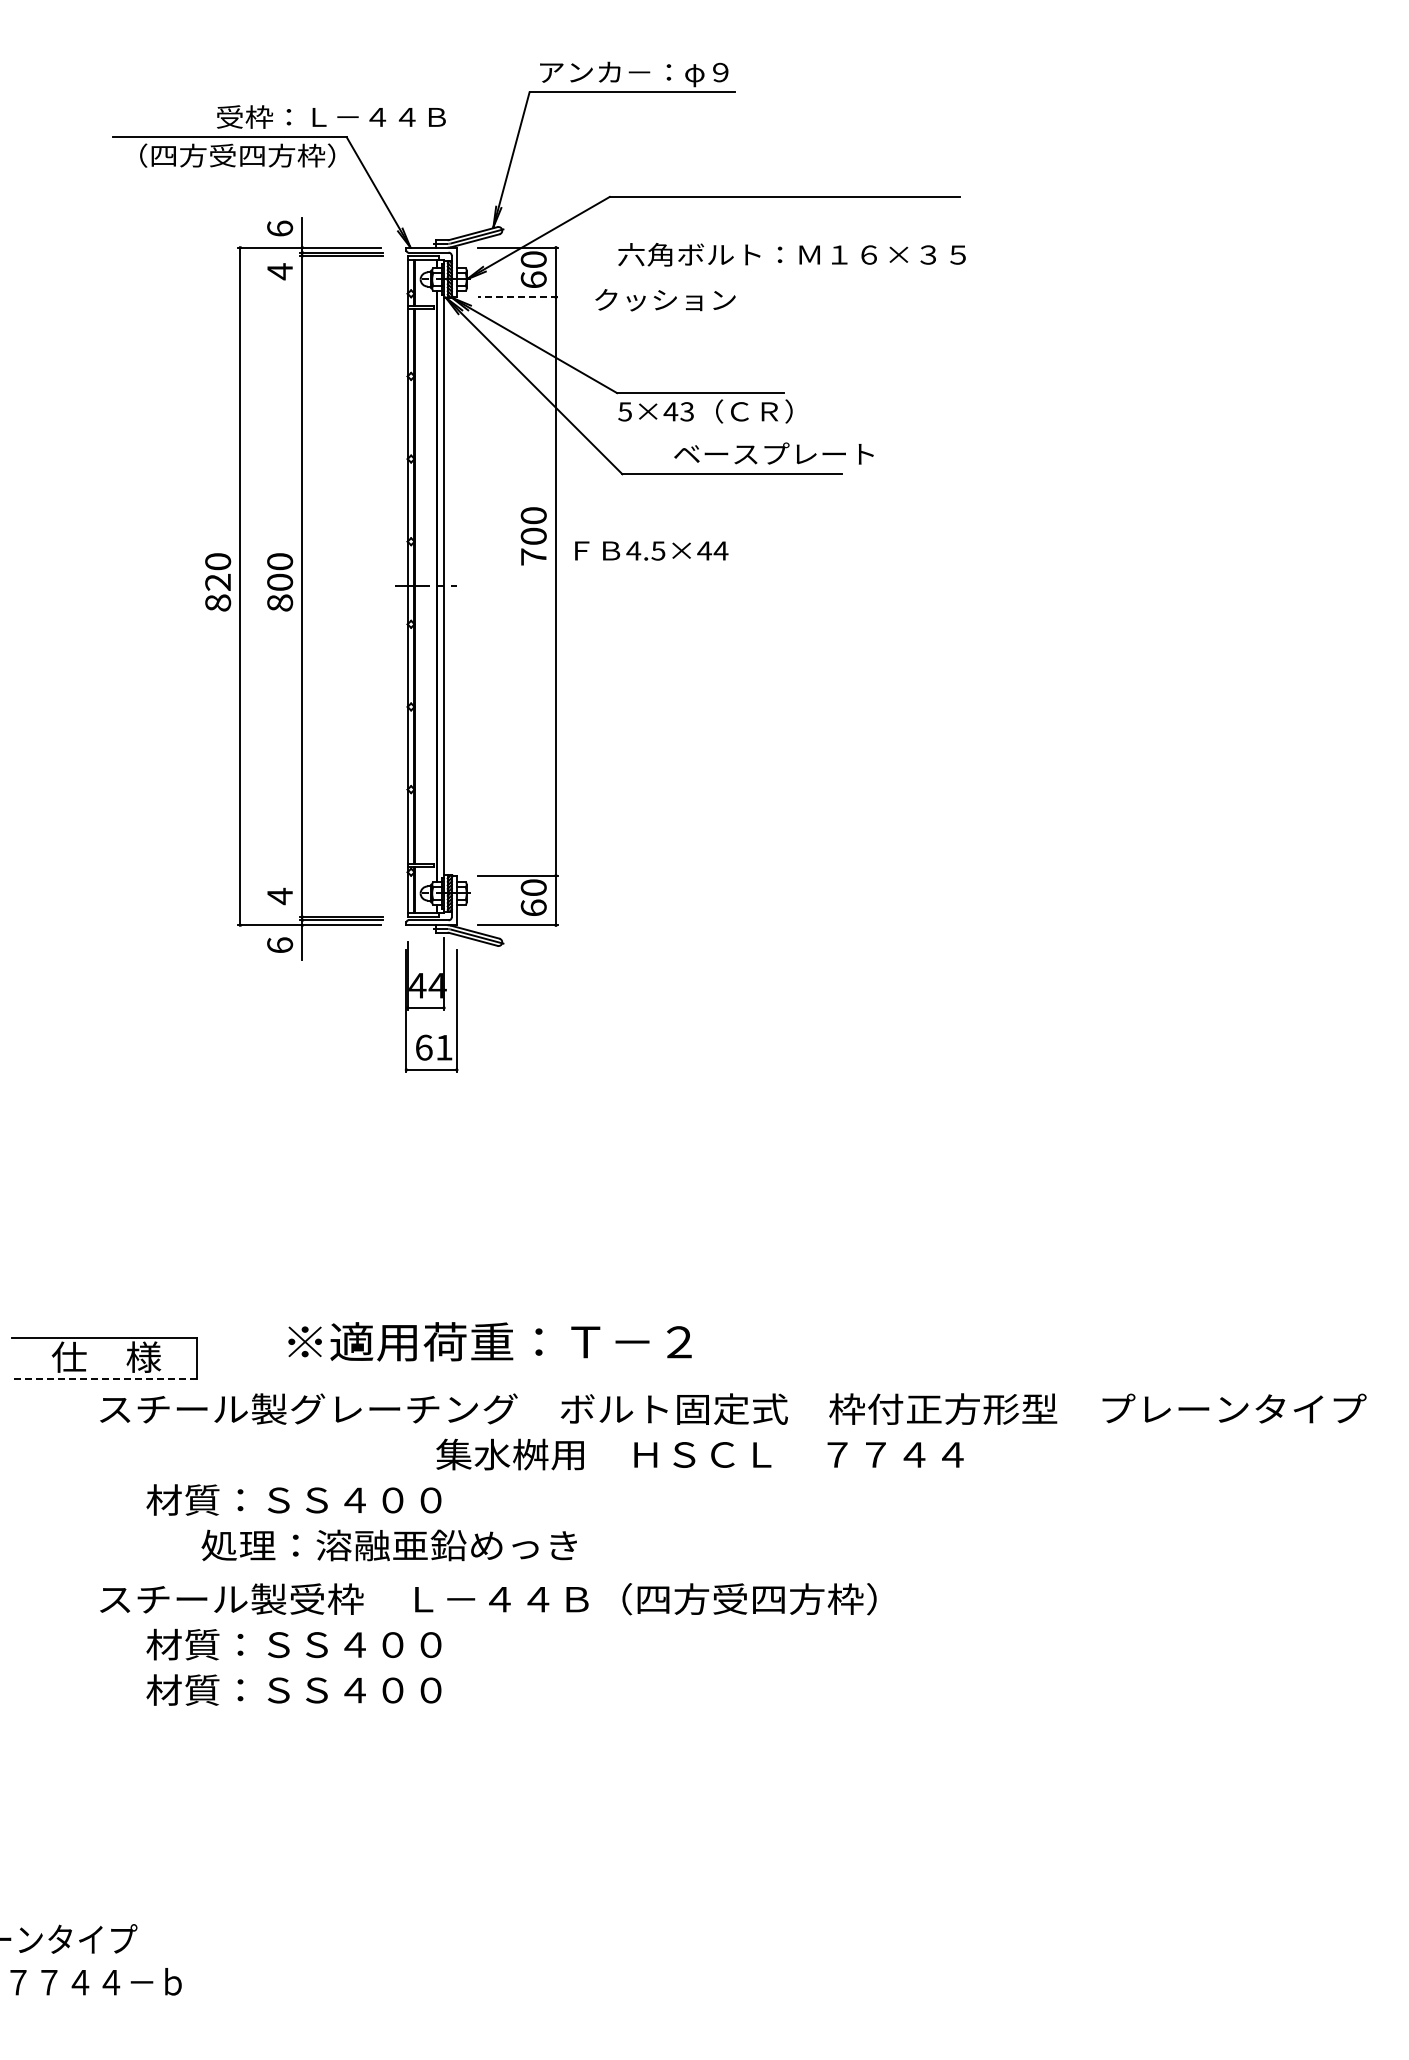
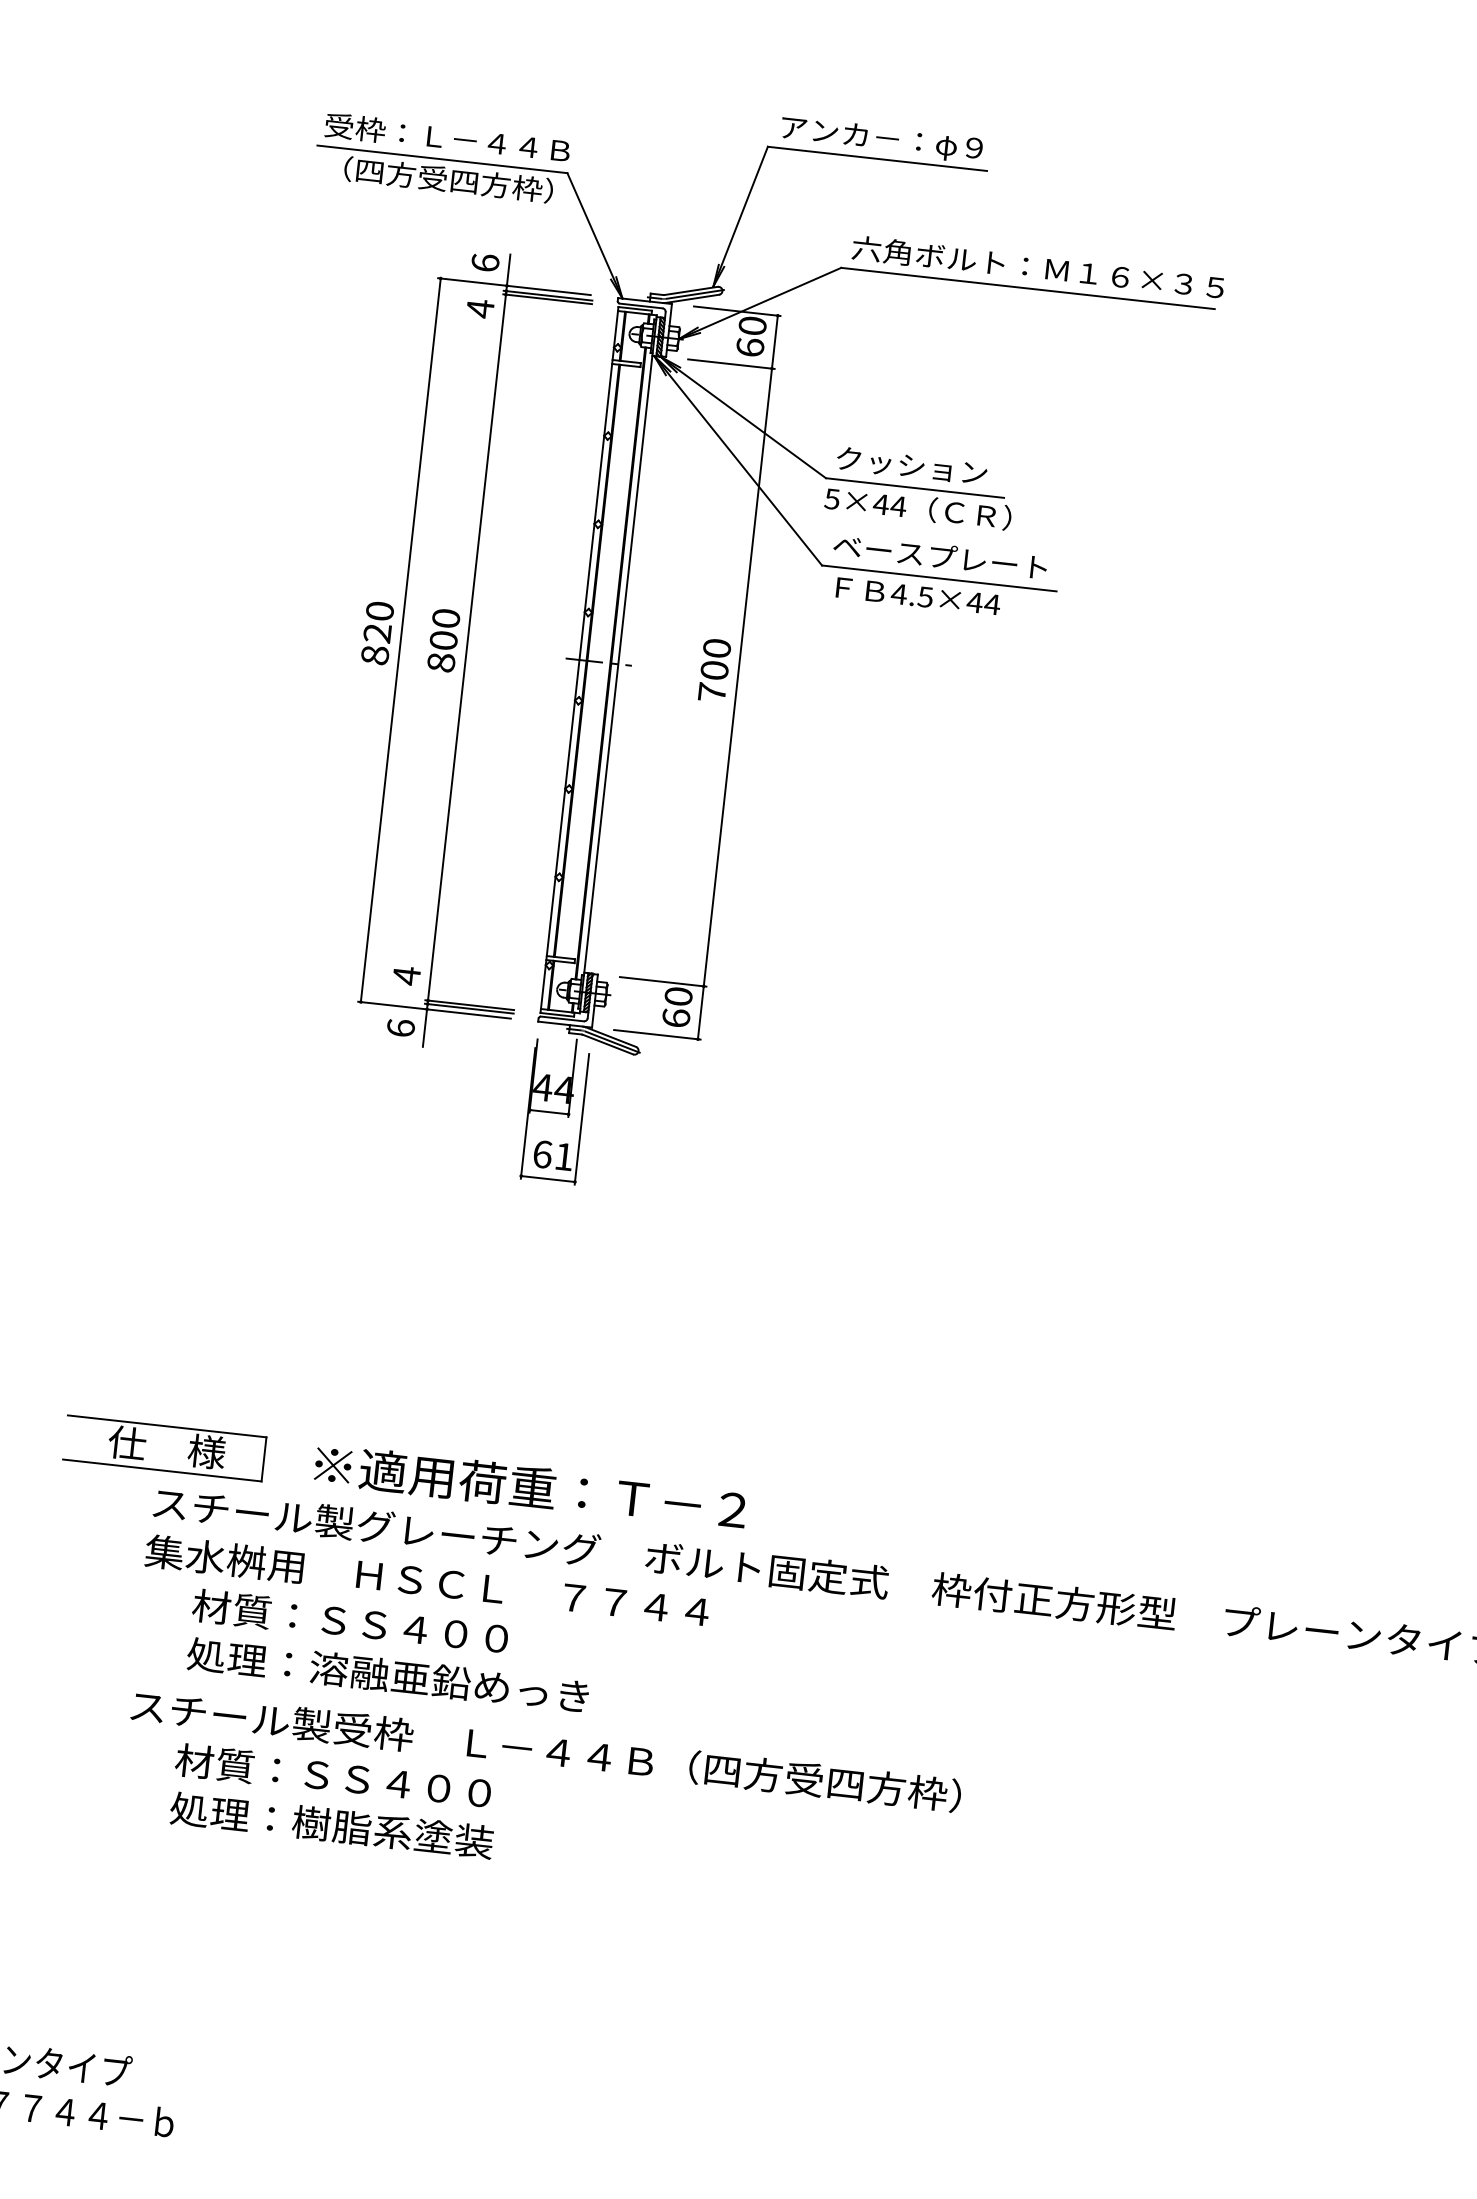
text: (331, 116) -> (447, 137), moved
text: (791, 254) -> (1037, 267), moved
line: (517, 297) -> (730, 364), dashed -> solid
text: (665, 300) -> (911, 466), moved
text: (686, 411) -> (897, 506), 5×43 -> 5×44
text: (773, 453) -> (939, 556), moved
text: (533, 536) -> (714, 670), moved
text: (651, 550) -> (918, 595), moved
text: (489, 1341) -> (530, 1486), moved
line: (104, 1378) -> (162, 1469), dashed -> solid
text: (699, 1454) -> (426, 1581), moved
text: (388, 1545) -> (387, 1675), moved
text: (297, 1689) -> (331, 1824), 材質：ＳＳ４００ -> 処理：樹脂系塗装

